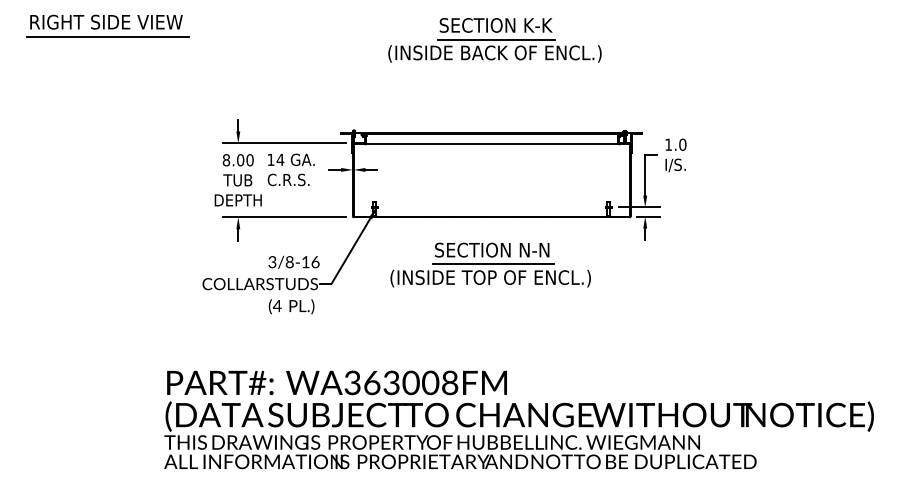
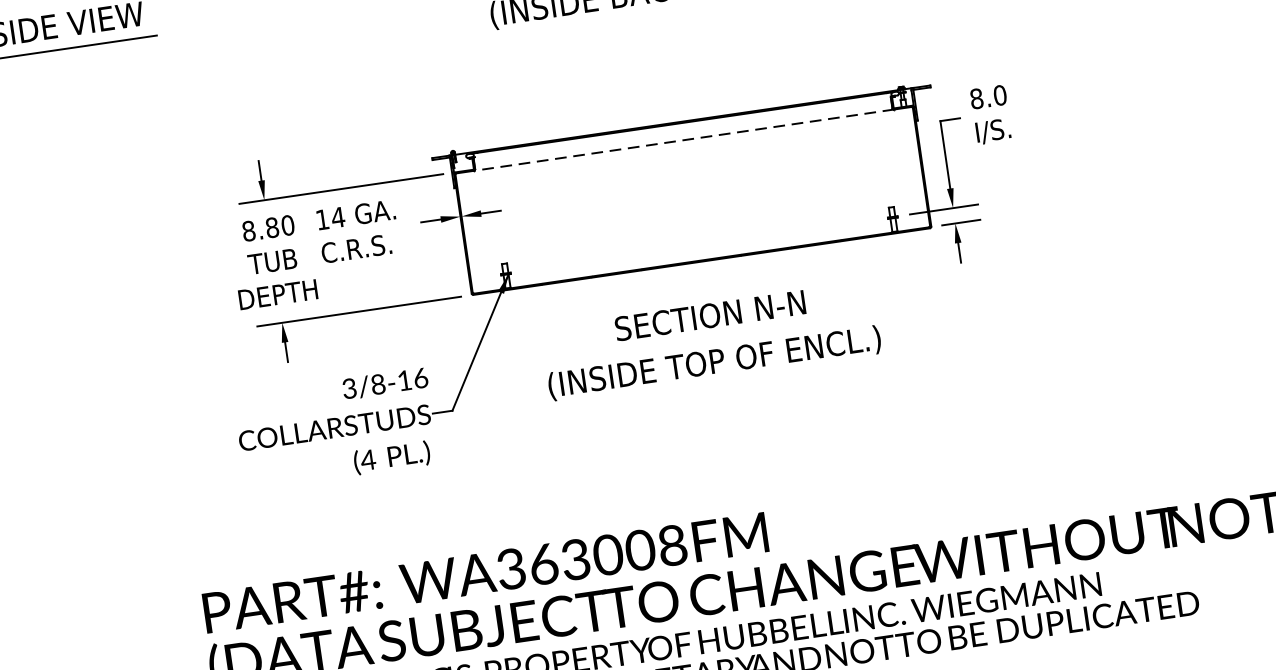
line: (491, 143) -> (683, 139), solid -> dashed
text: (668, 144) -> (976, 98), 1.0 -> 8.0
text: (240, 160) -> (272, 228), 8.00 -> 8.80
line: (493, 264) -> (715, 339), removed

